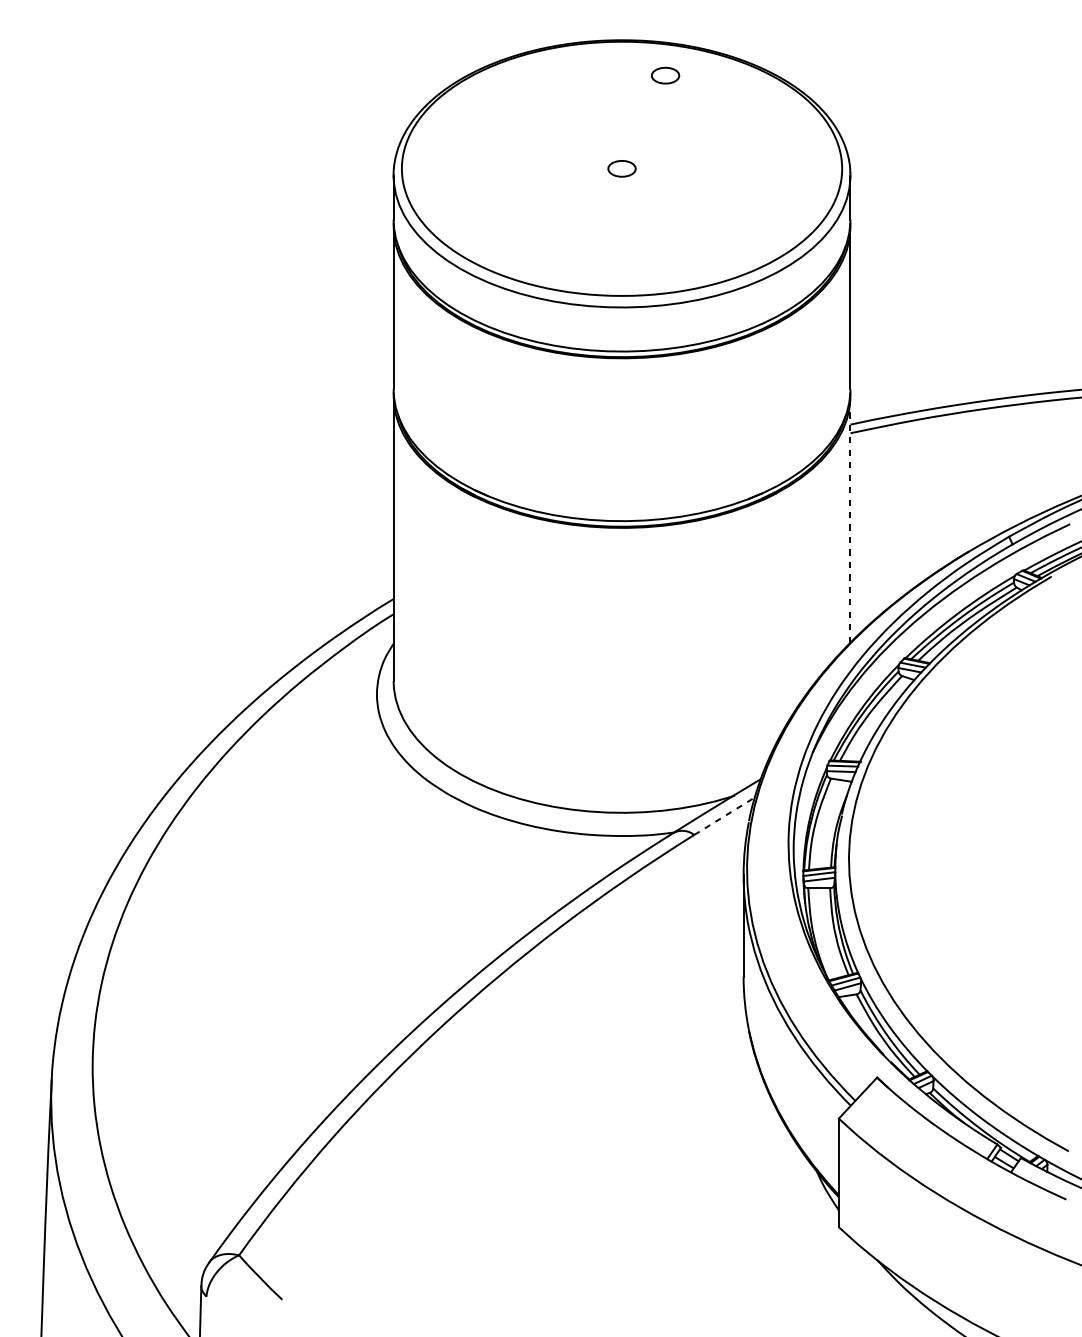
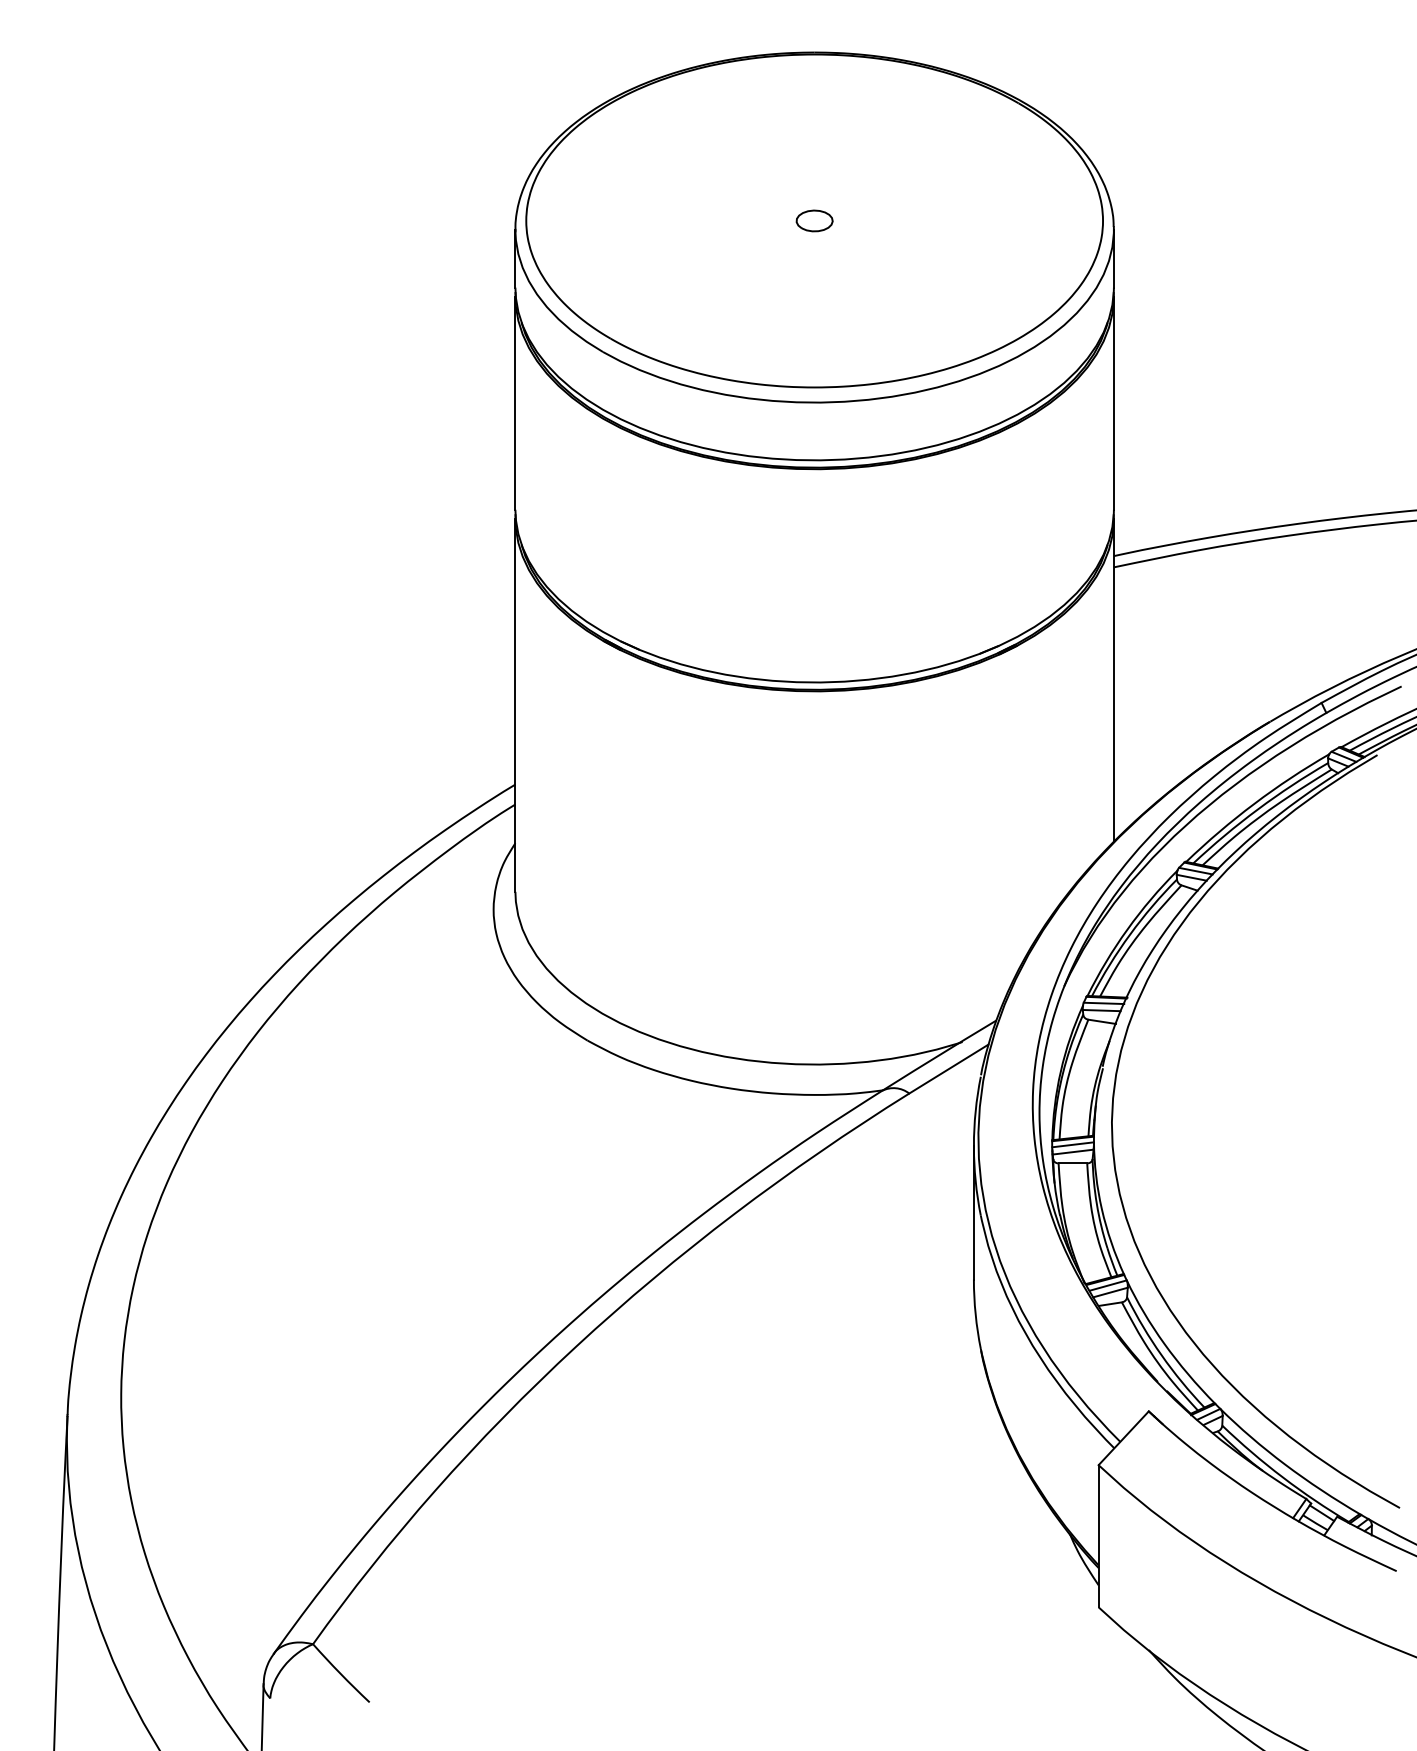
part: (665, 75) -> (871, 98), removed
line: (850, 519) -> (1113, 680), dashed -> solid
line: (724, 816) -> (948, 1069), dashed -> solid

